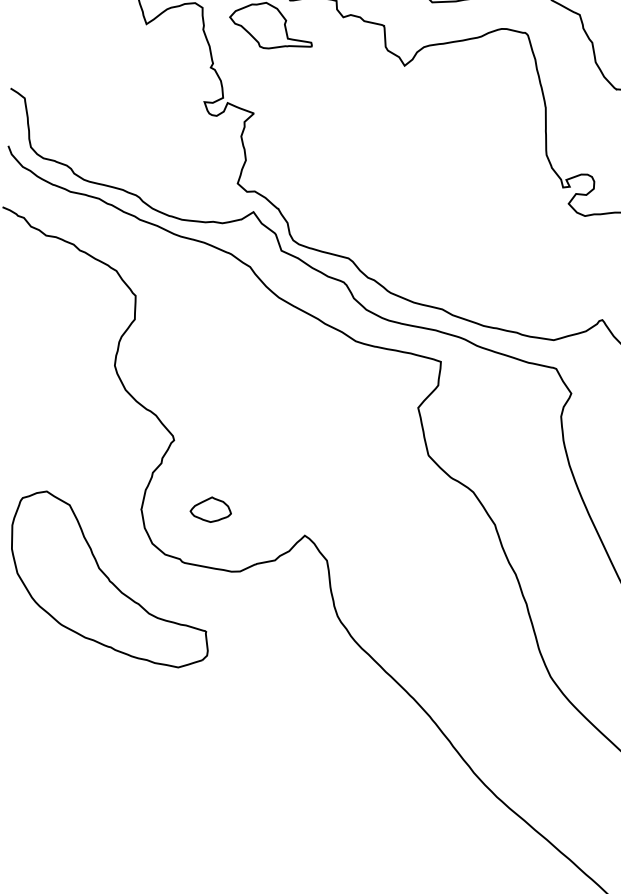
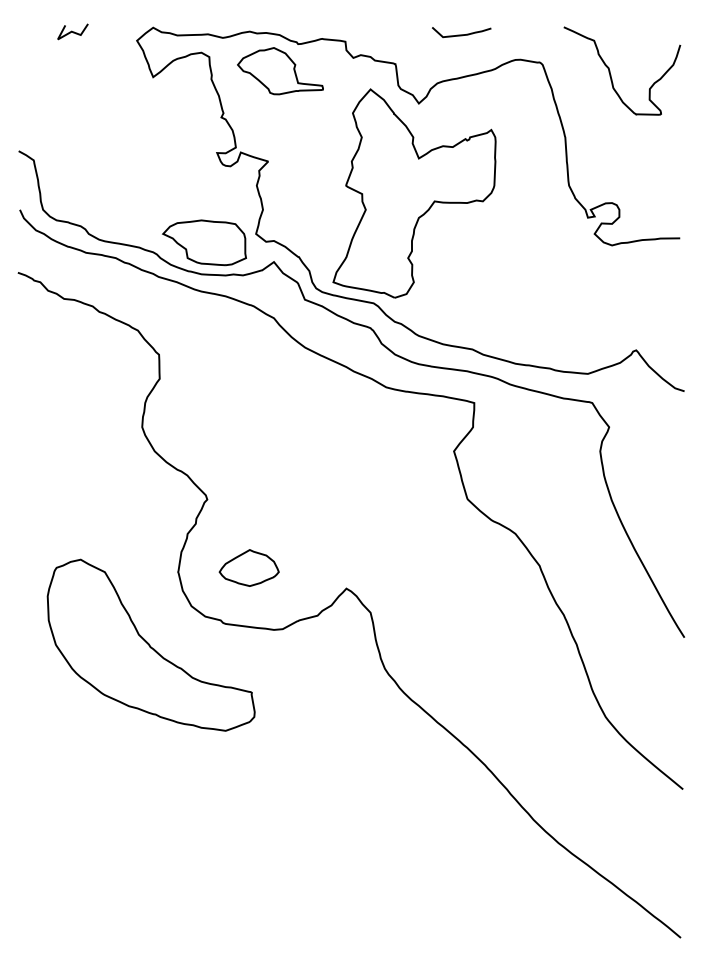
part: (394, 153) -> (414, 193), added
part: (186, 188) -> (204, 242), added
part: (210, 509) -> (248, 567), size x1.43

